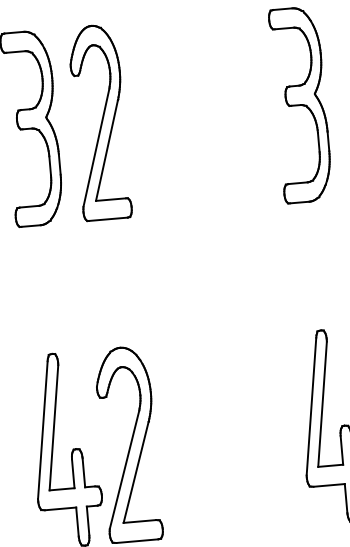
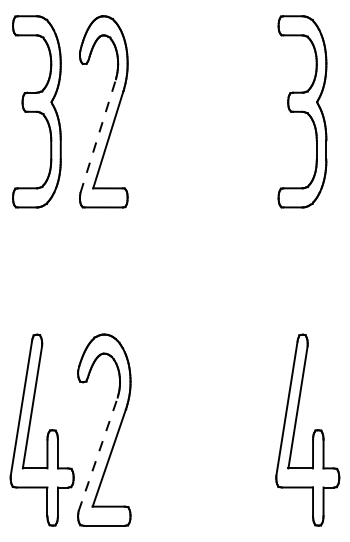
line: (96, 148) -> (98, 136), solid -> dashed
line: (124, 469) -> (98, 454), solid -> dashed

